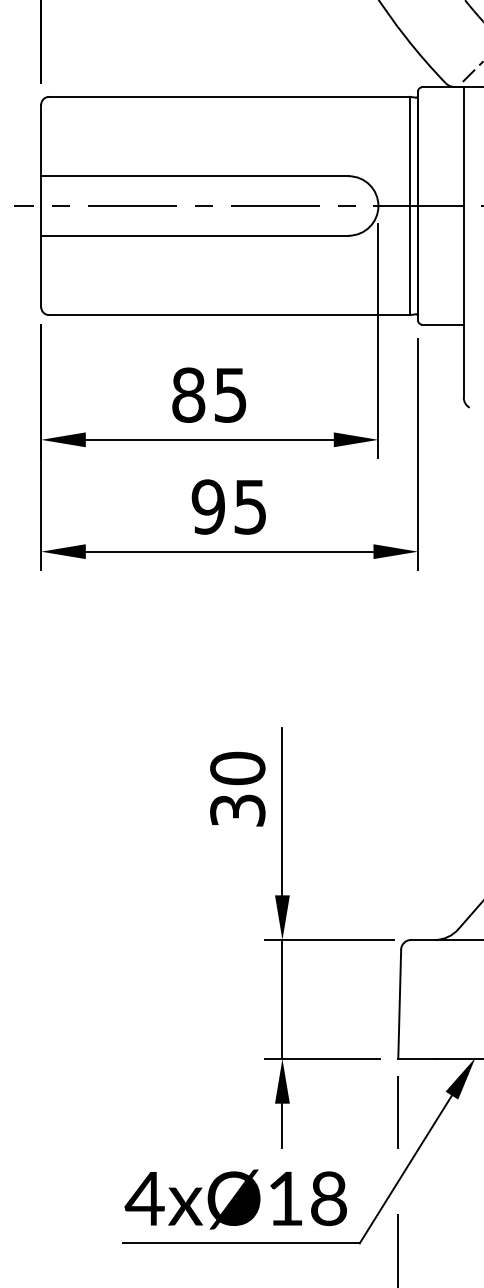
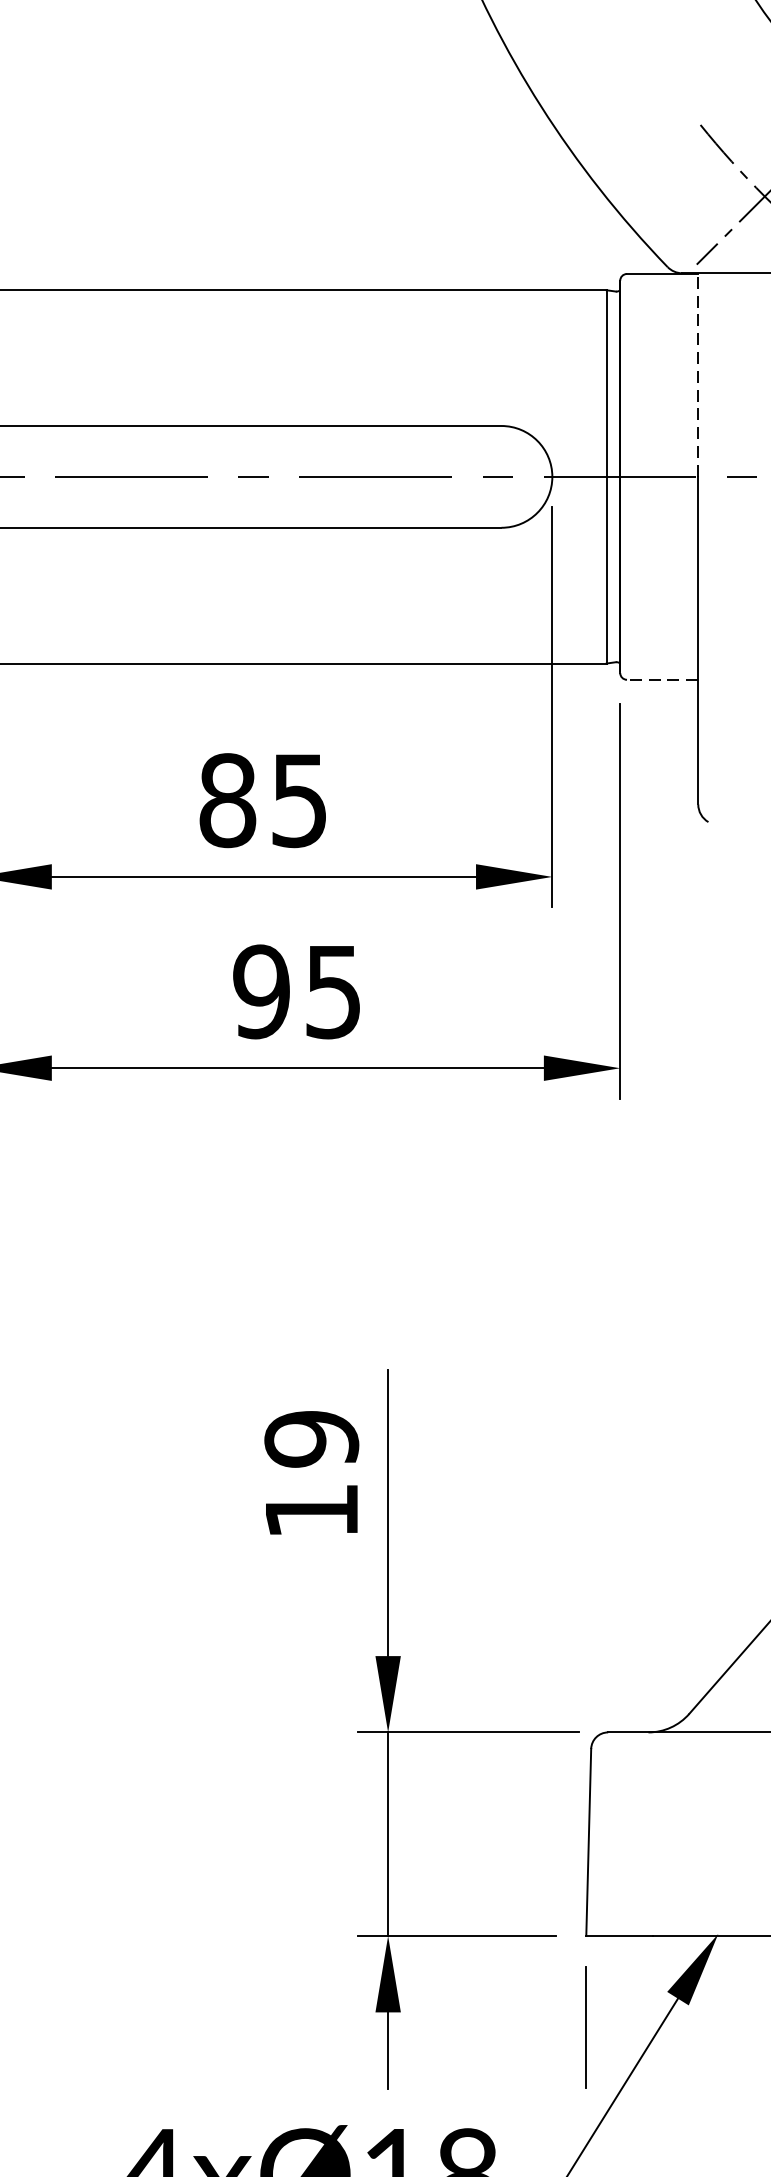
line: (463, 146) -> (697, 375), solid -> dashed
line: (442, 324) -> (661, 679), solid -> dashed
text: (237, 788) -> (311, 1473), 30 -> 19

